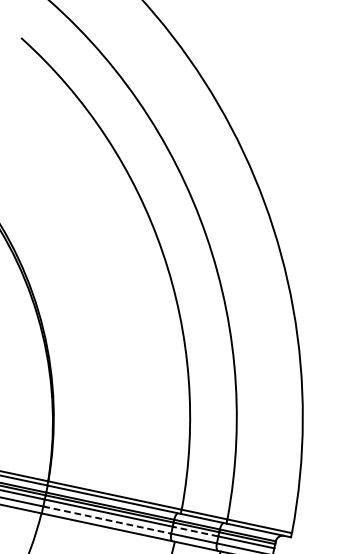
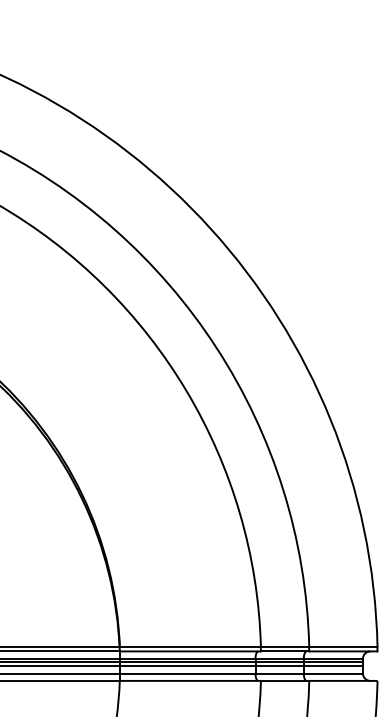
line: (107, 519) -> (187, 673), dashed -> solid
line: (195, 531) -> (279, 666), dashed -> solid

